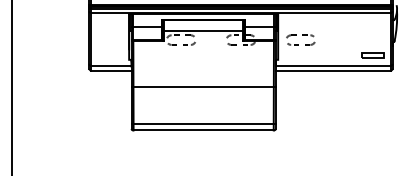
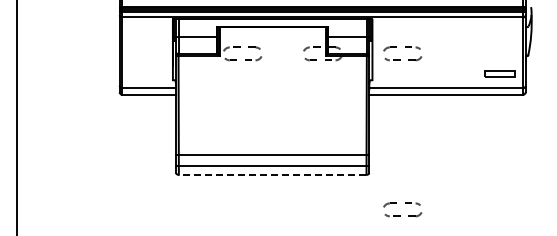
line: (203, 31) -> (272, 42), removed
line: (203, 87) -> (272, 155), moved
line: (203, 130) -> (272, 174), solid -> dashed
part: (299, 160) -> (400, 215), added

